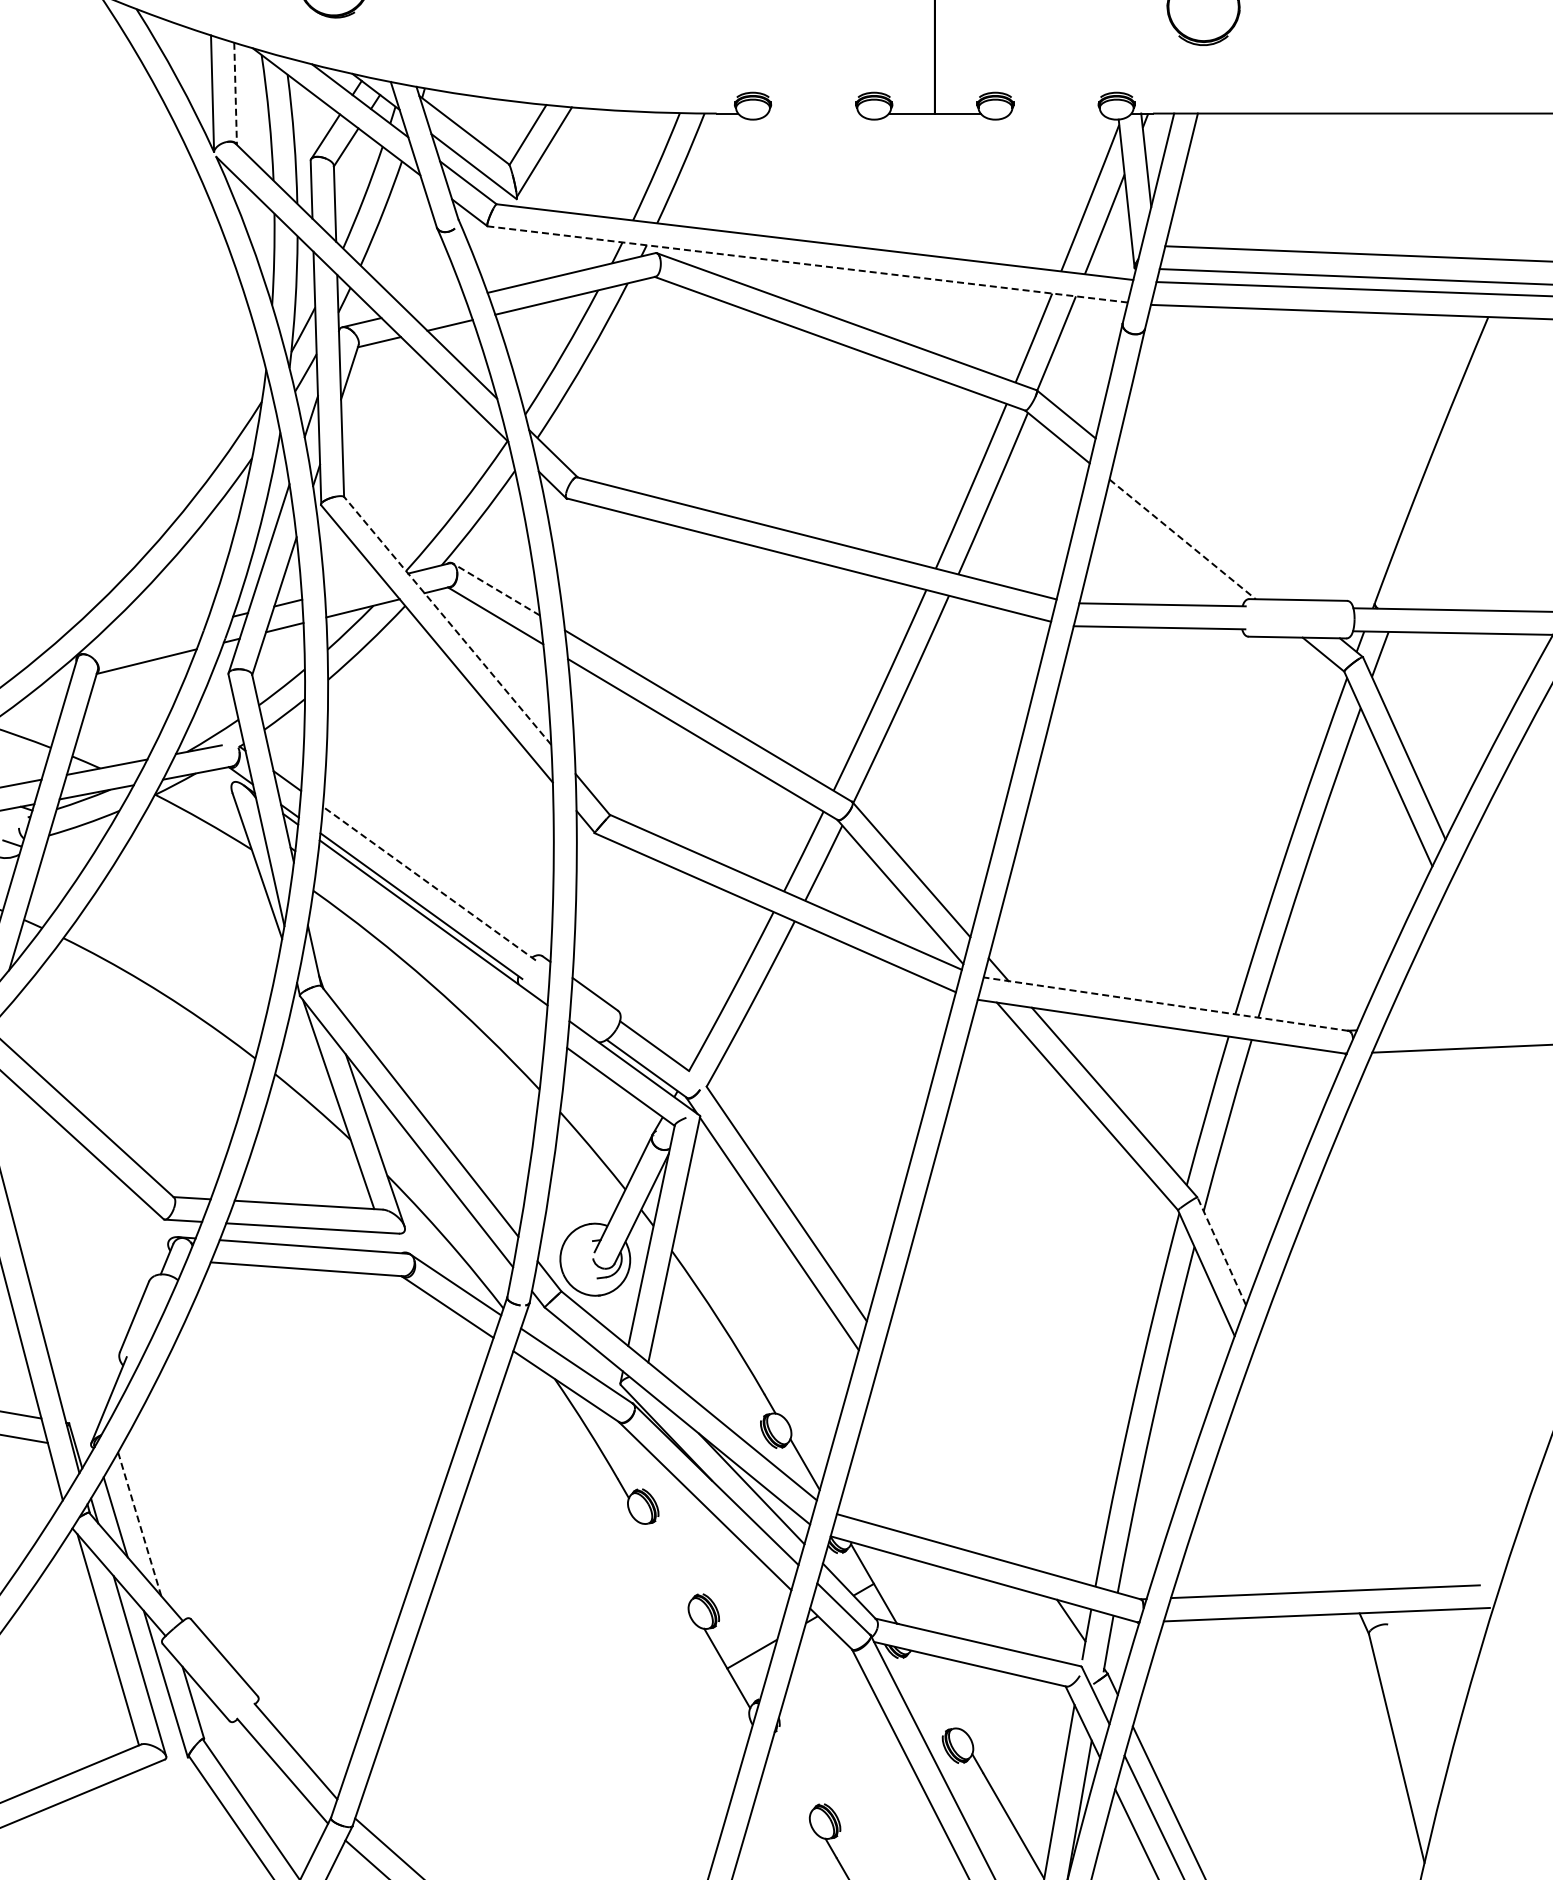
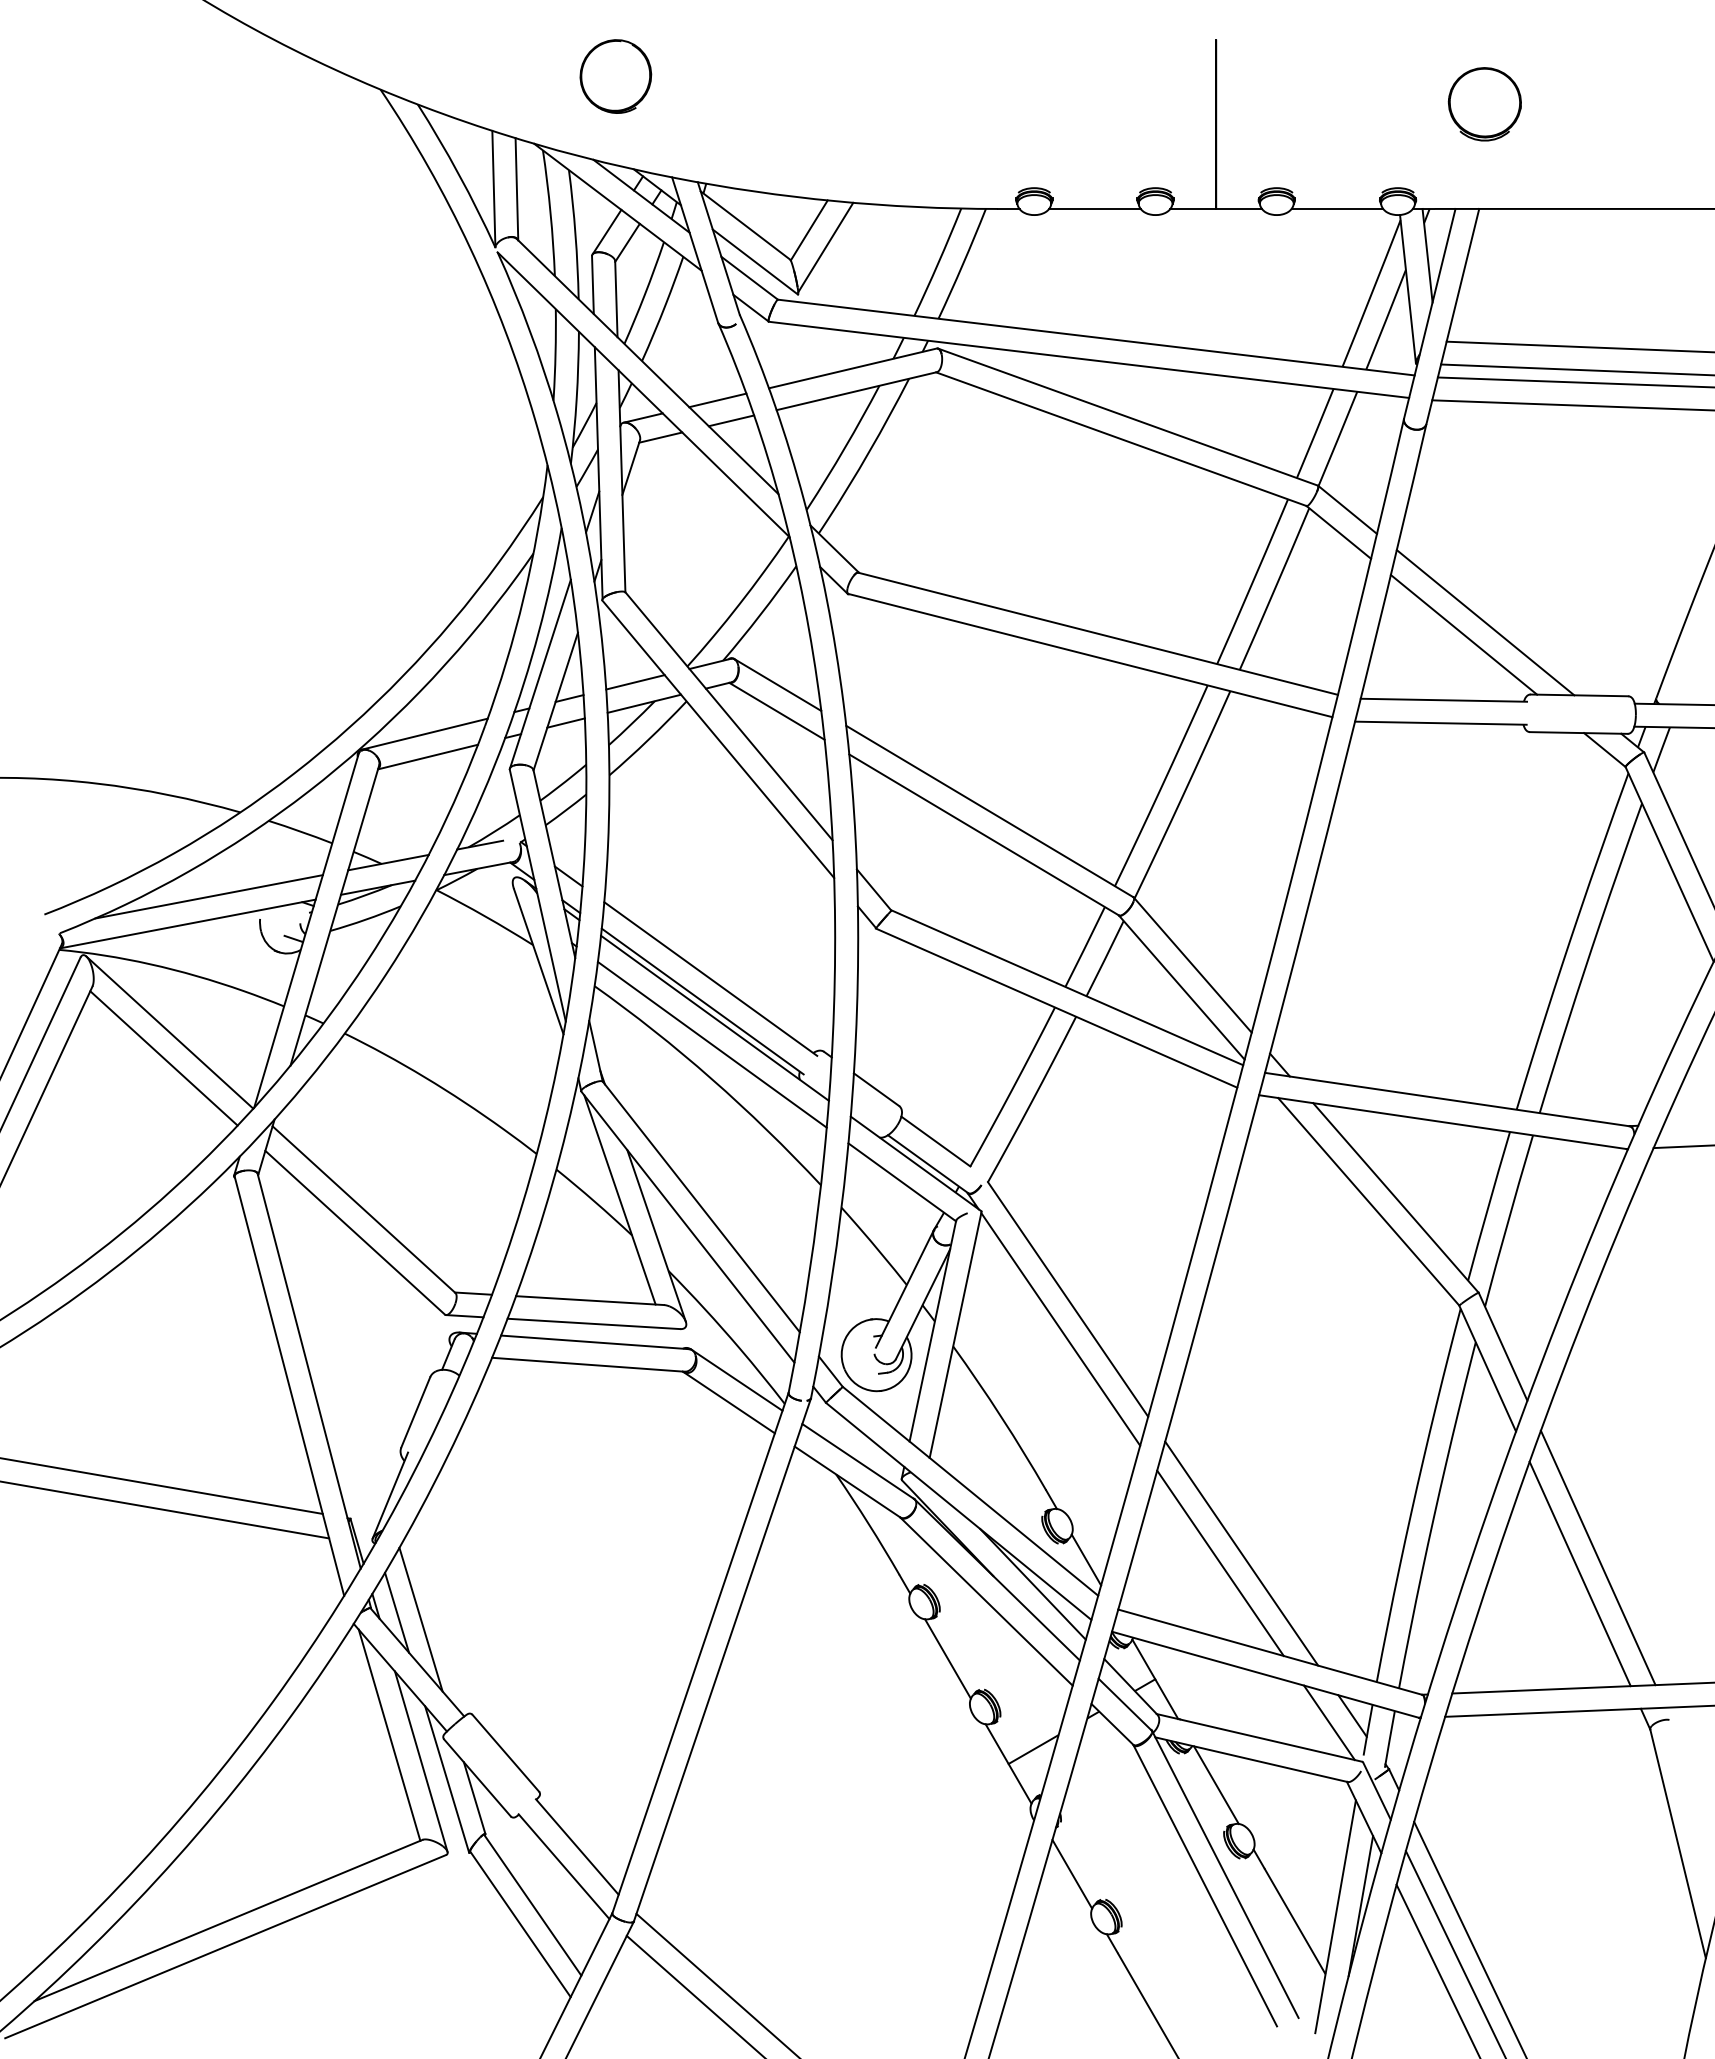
line: (235, 94) -> (516, 189), dashed -> solid
line: (813, 113) -> (1094, 208), added
line: (1056, 113) -> (1337, 208), added
line: (807, 264) -> (1088, 359), dashed -> solid
line: (436, 305) -> (717, 400), added
line: (1204, 527) -> (1485, 622), added
line: (1183, 540) -> (1464, 635), dashed -> solid
line: (354, 587) -> (635, 682), added
line: (496, 589) -> (777, 684), dashed -> solid
line: (447, 621) -> (728, 716), dashed -> solid
line: (143, 638) -> (424, 733), added
line: (429, 883) -> (710, 978), dashed -> solid
line: (430, 949) -> (711, 1044), added
line: (1165, 1004) -> (1446, 1099), dashed -> solid
line: (1221, 1251) -> (1502, 1346), dashed -> solid
line: (960, 1458) -> (1241, 1553), added
line: (1316, 1462) -> (1597, 1557), added
line: (939, 1467) -> (1220, 1562), added
line: (1298, 1478) -> (1579, 1573), added
line: (140, 1524) -> (421, 1619), dashed -> solid
line: (666, 1563) -> (947, 1658), added
line: (1047, 1627) -> (1328, 1722), added
line: (935, 1689) -> (1216, 1784), added
line: (791, 1779) -> (1072, 1874), added

